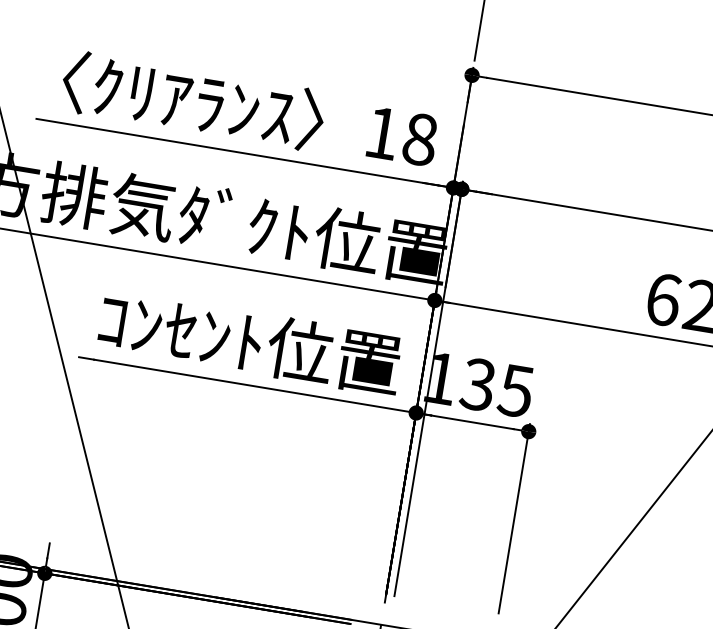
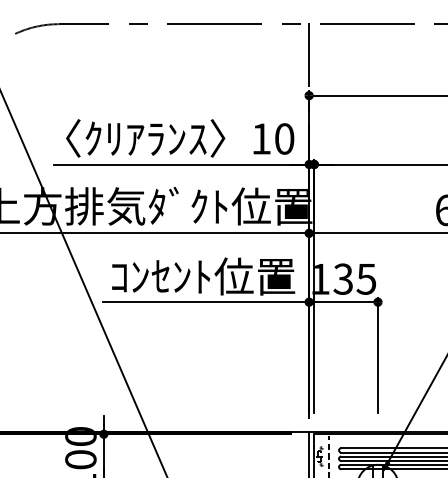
text: (420, 138) -> (284, 138), 18 -> 10

